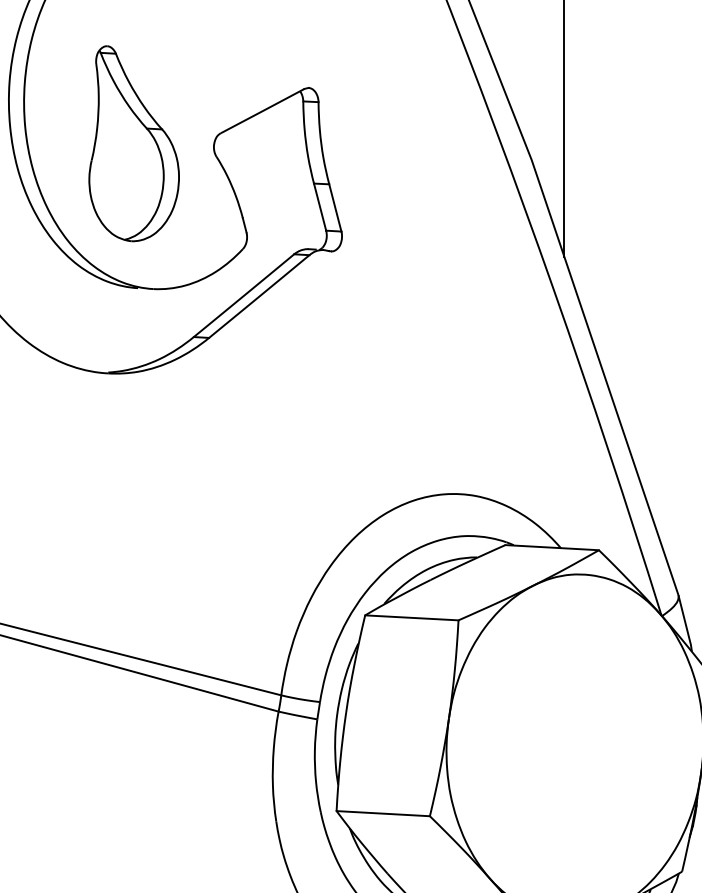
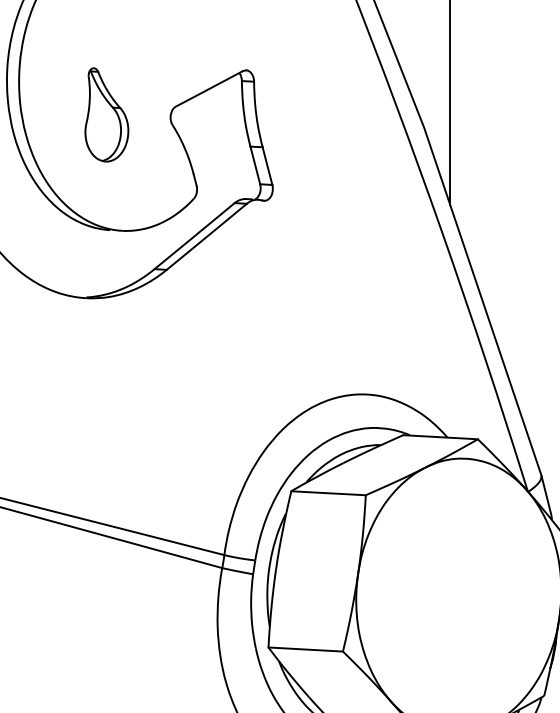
part: (133, 143) -> (106, 114), size x0.6

